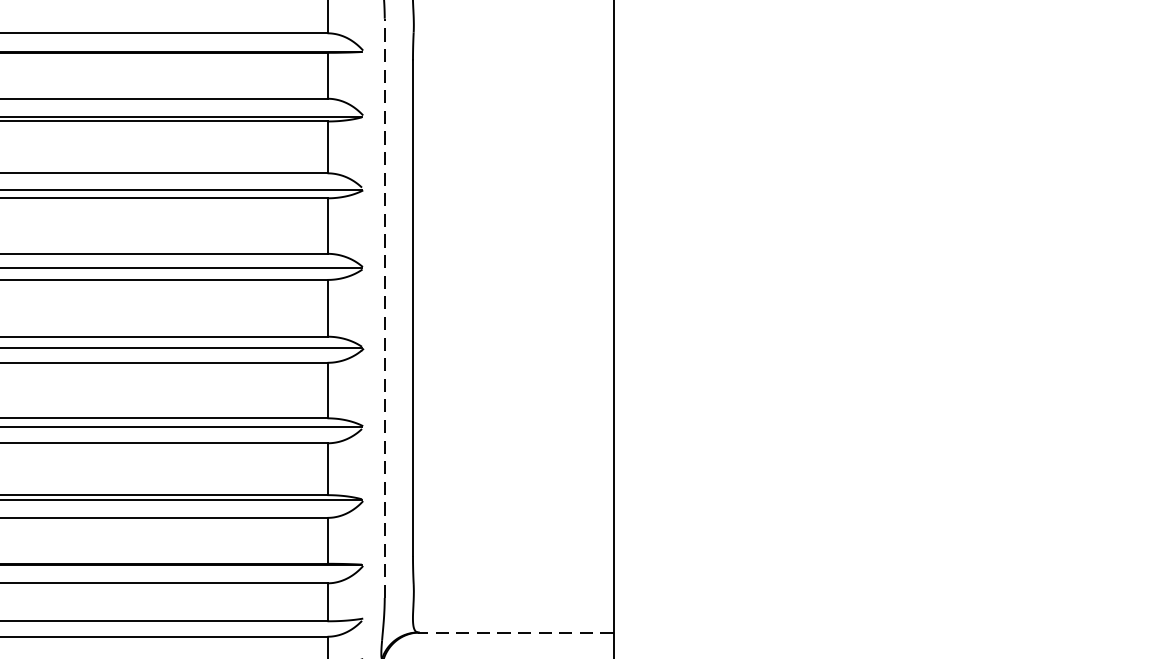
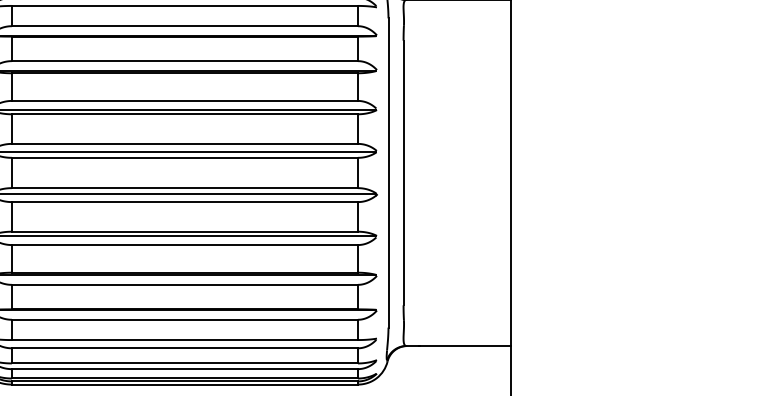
line: (384, 309) -> (388, 173), dashed -> solid
line: (515, 633) -> (458, 346), dashed -> solid

